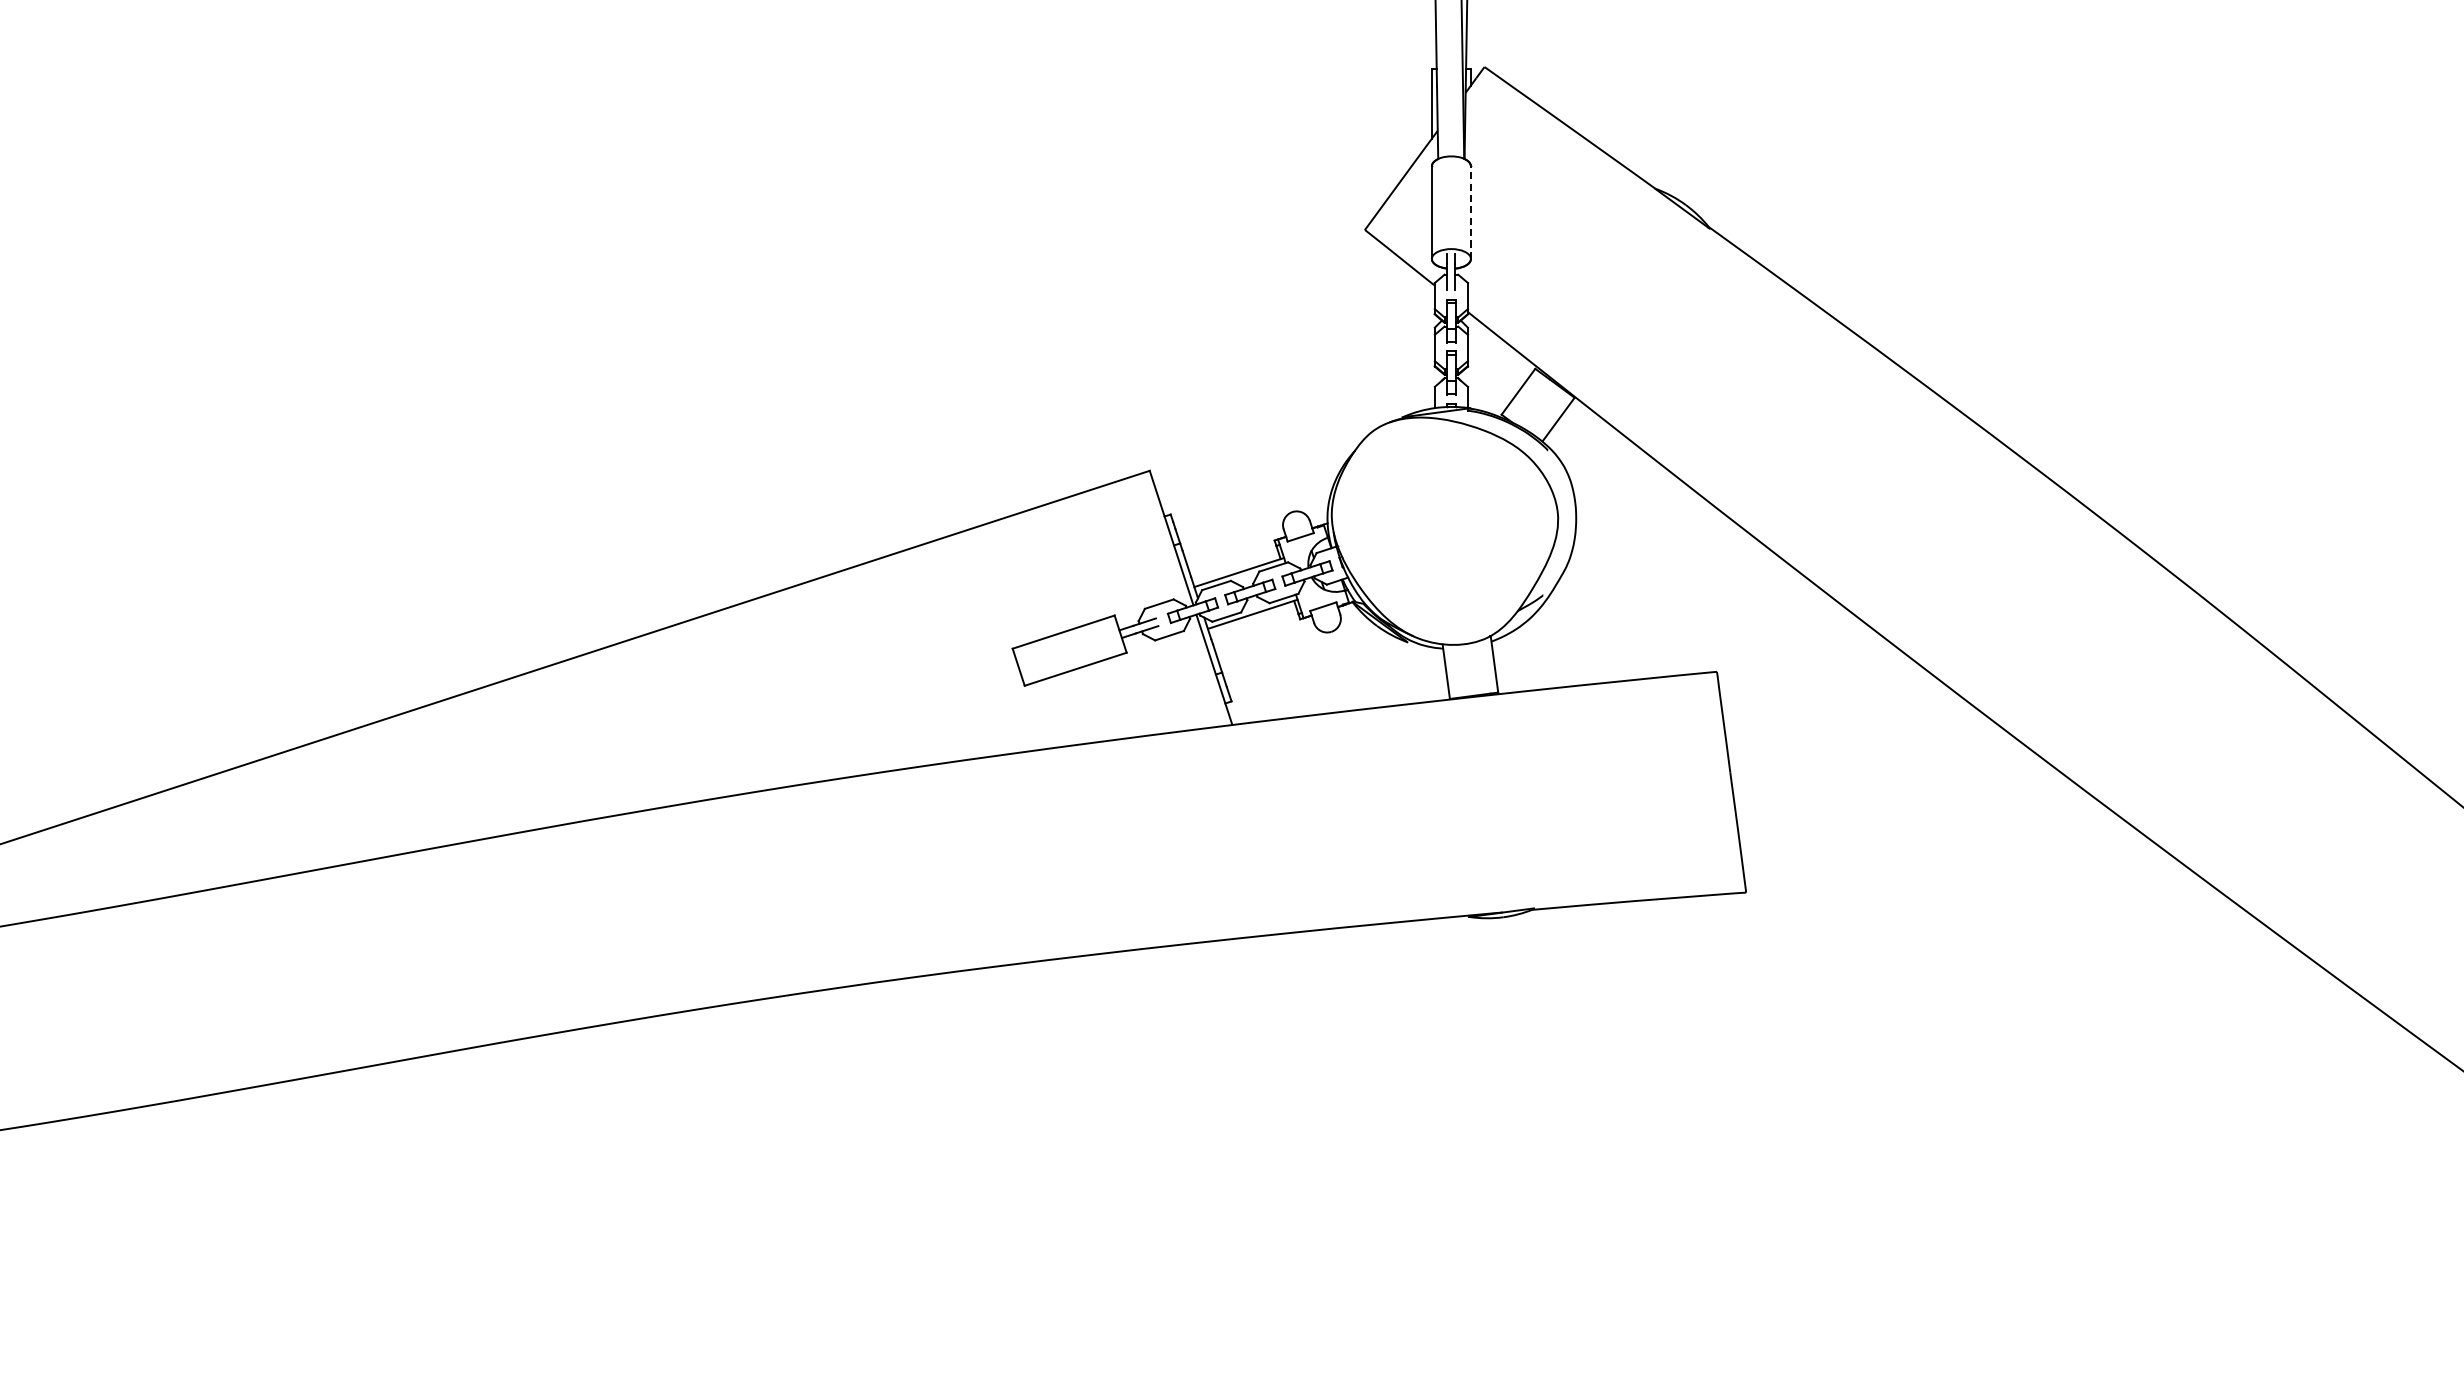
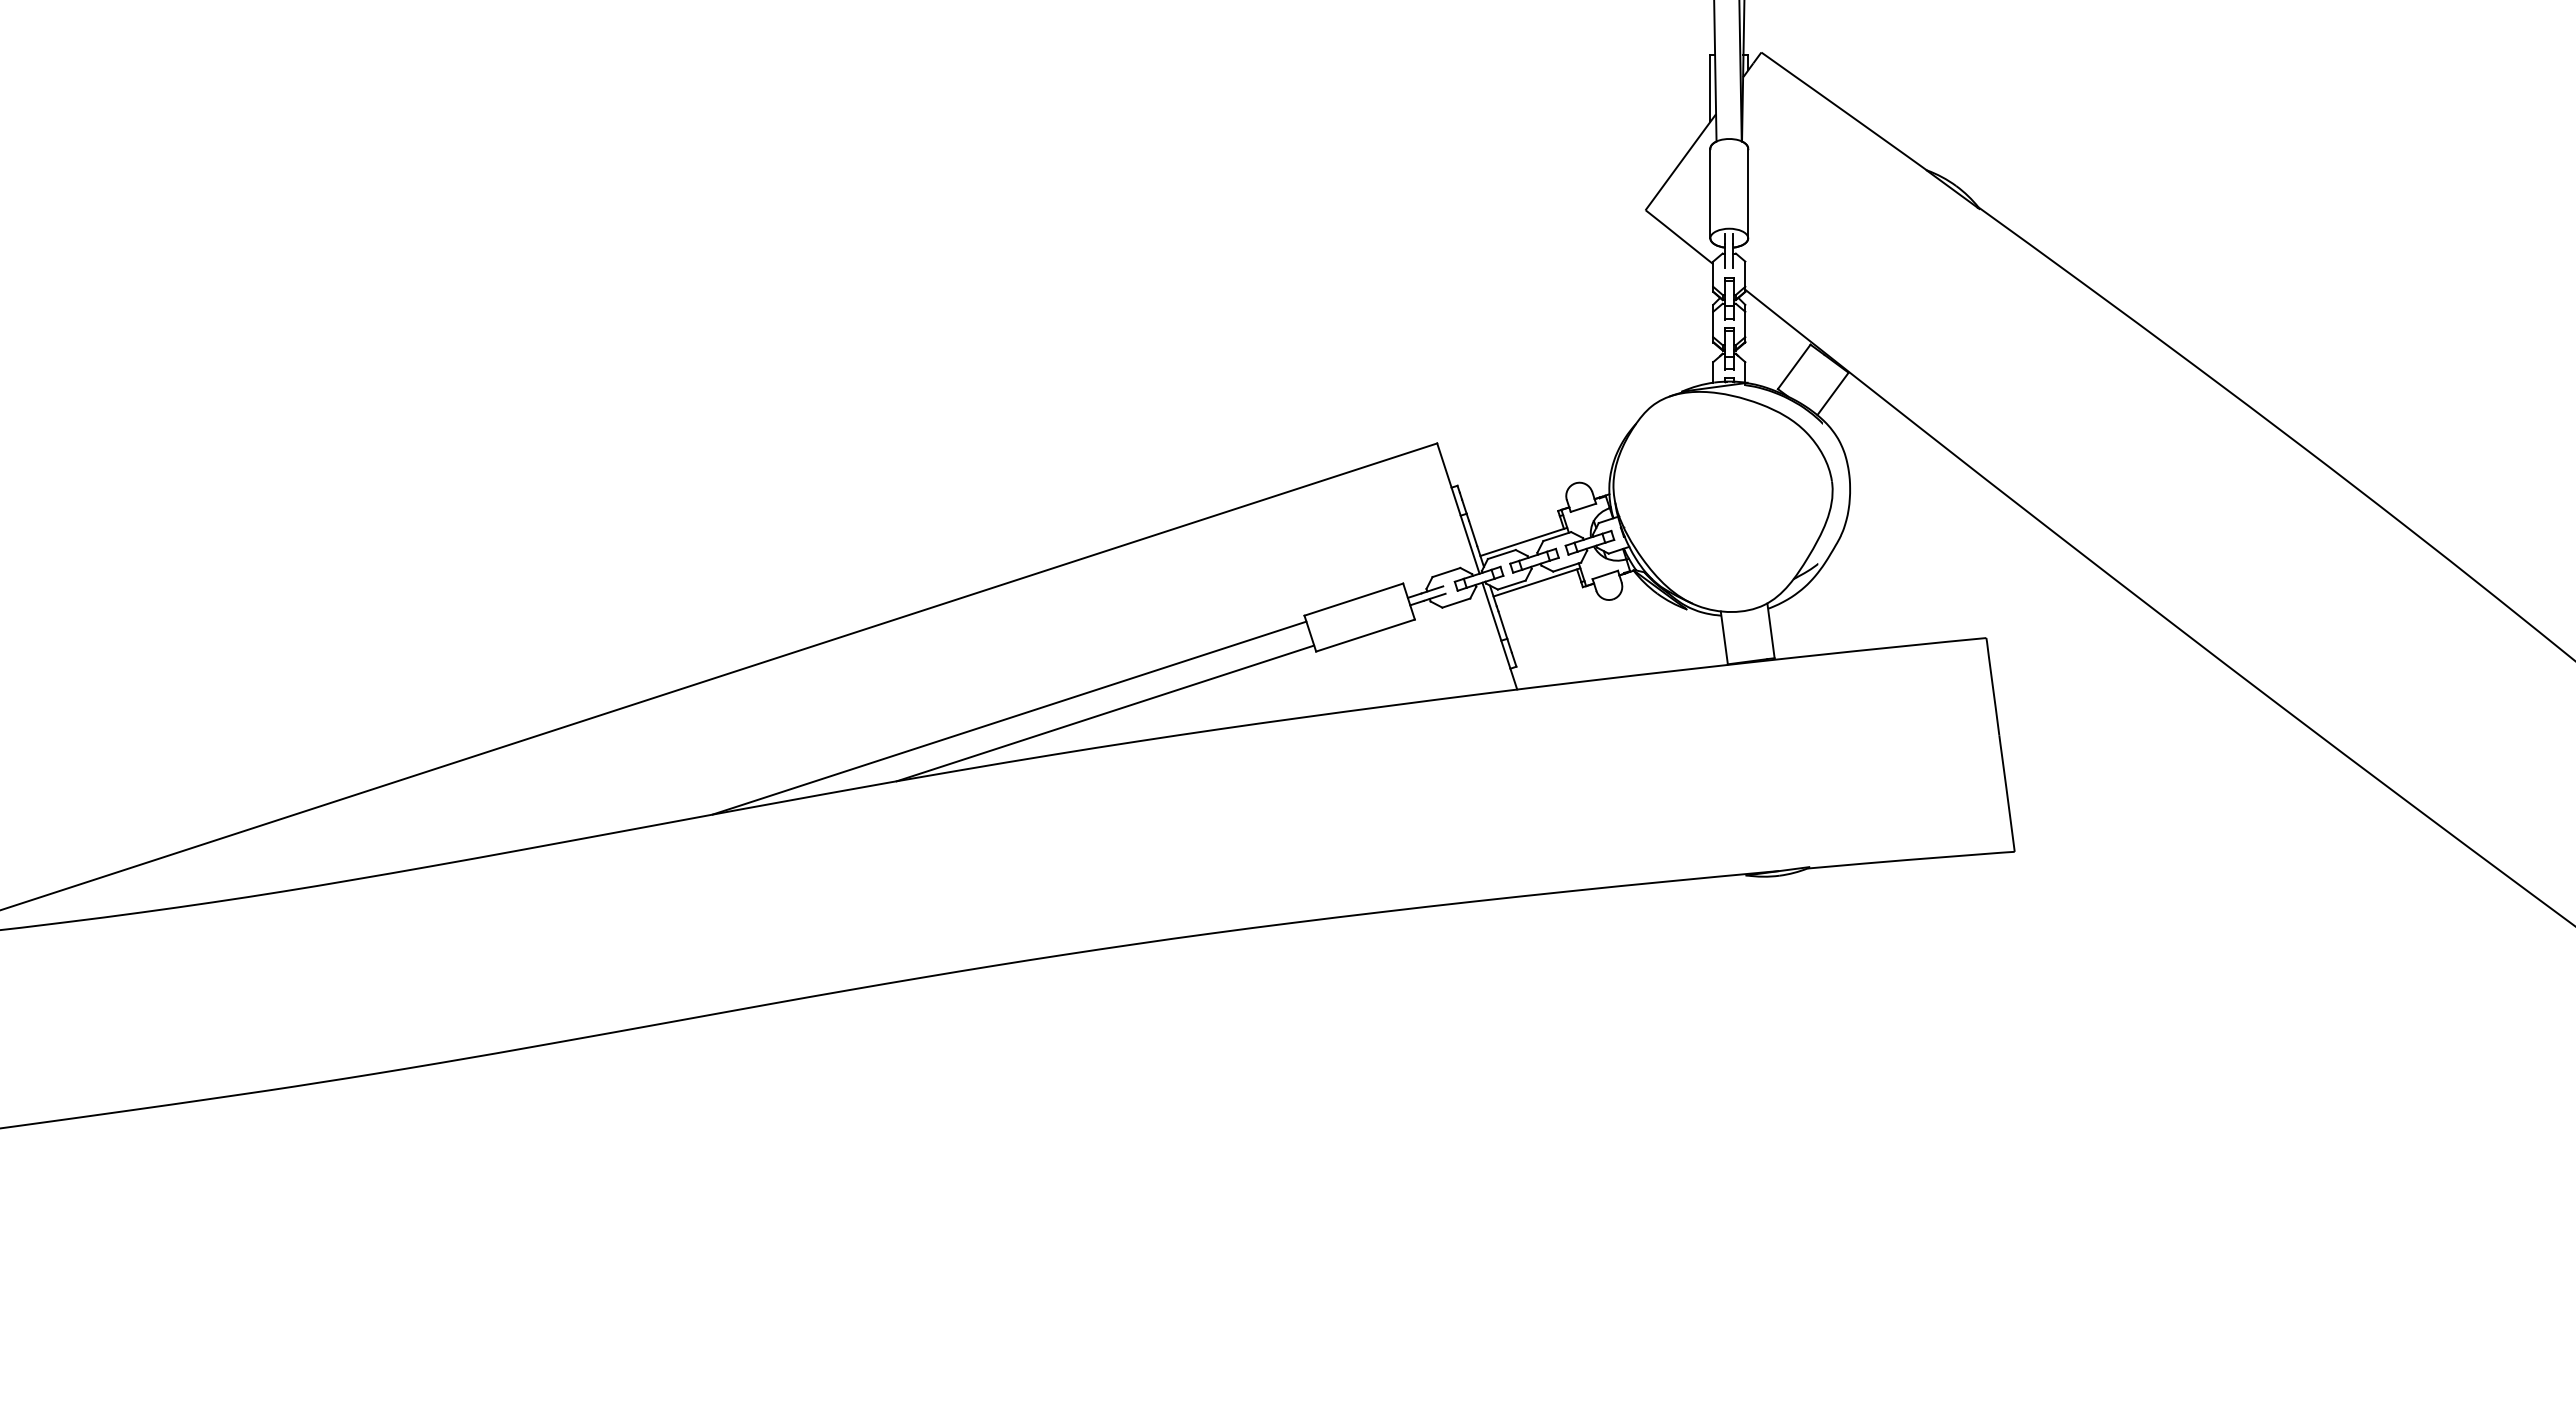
line: (1471, 212) -> (1748, 193), dashed -> solid
line: (807, 749) -> (1105, 713), added
line: (707, 753) -> (1009, 717), added

